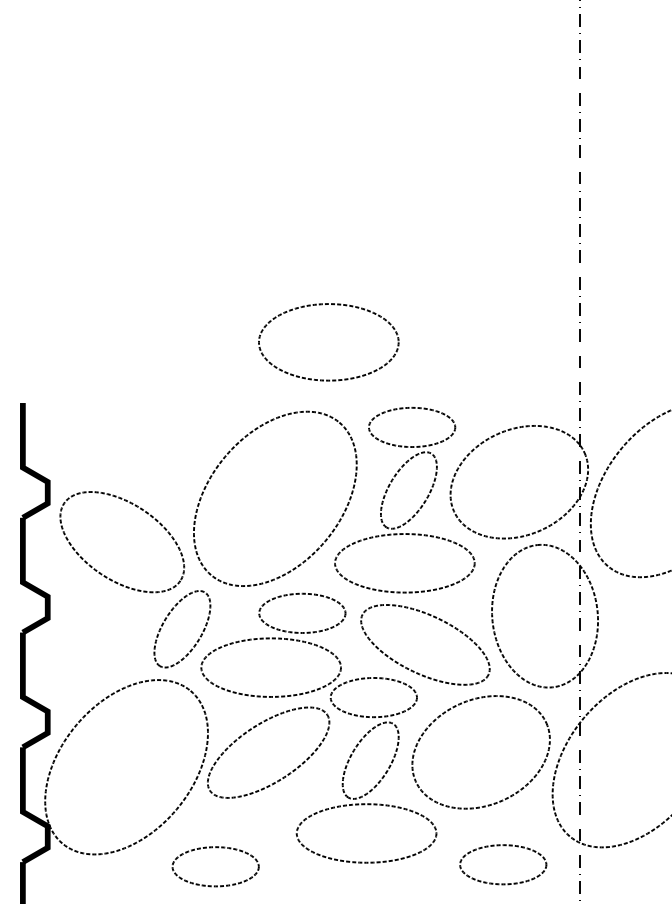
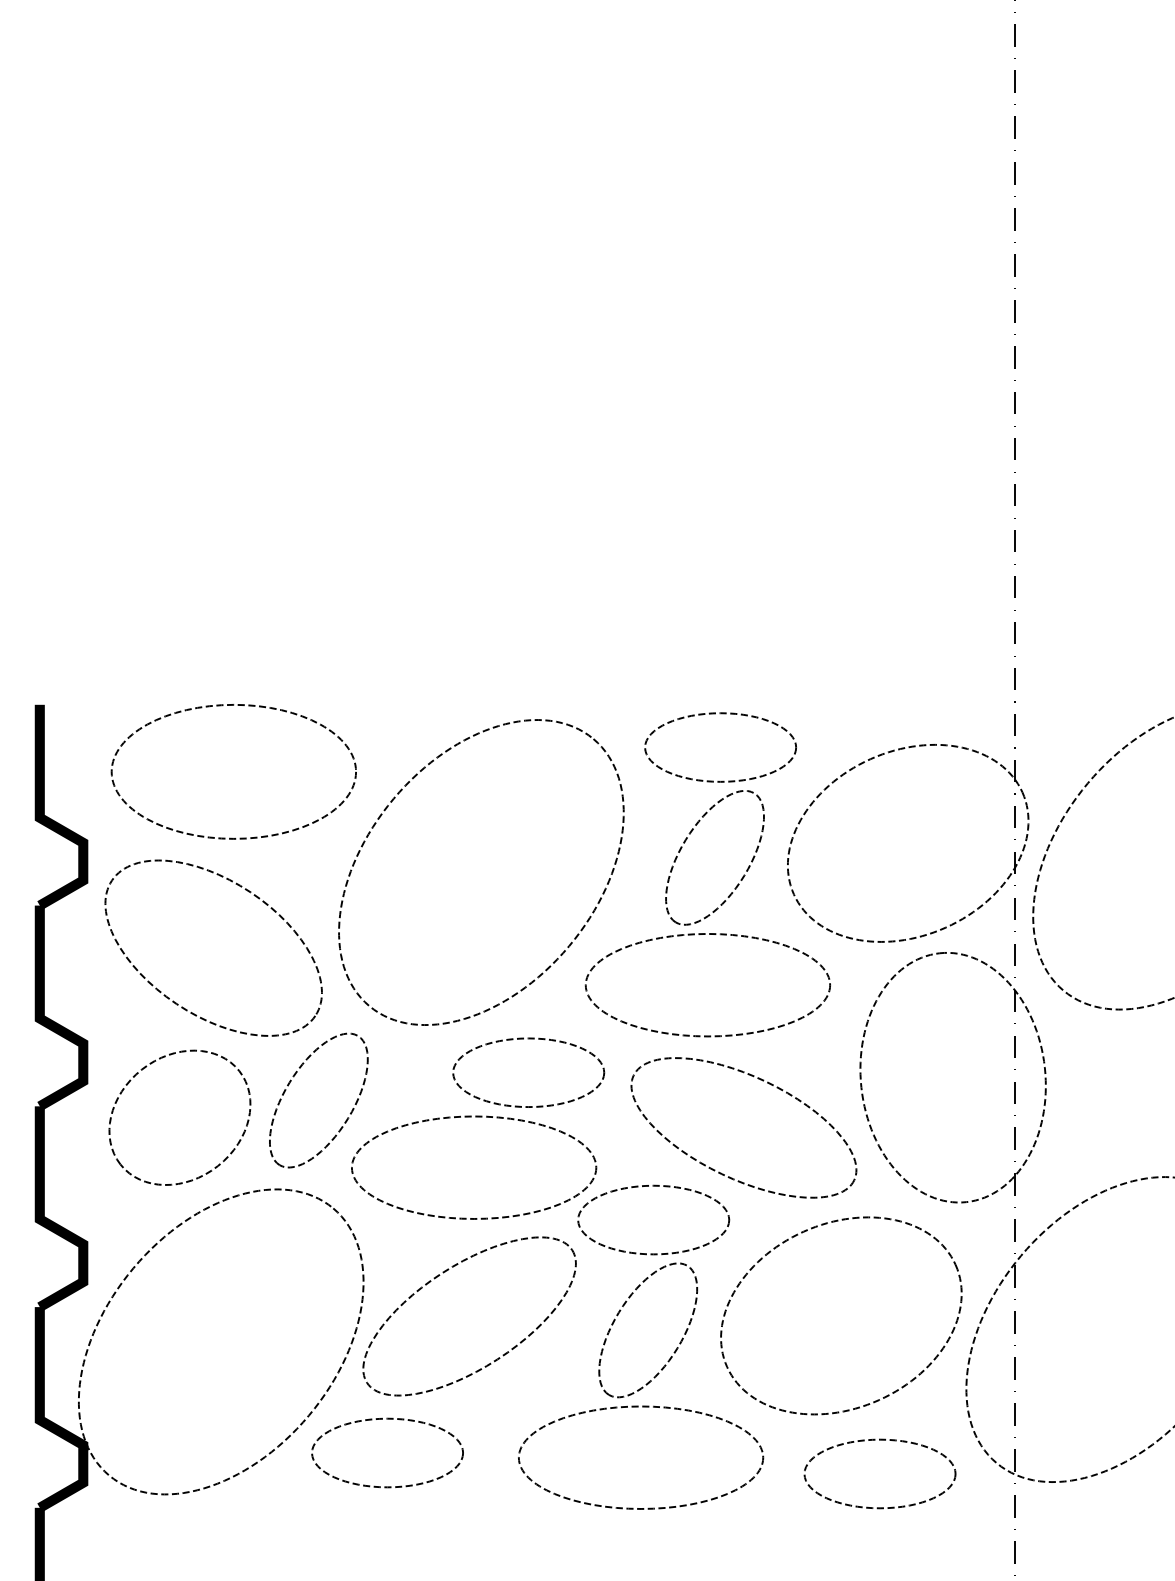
part: (328, 379) -> (233, 836), moved
part: (83, 611) -> (145, 1069), added
part: (504, 846) -> (882, 1442), moved
part: (216, 848) -> (388, 1421), moved

